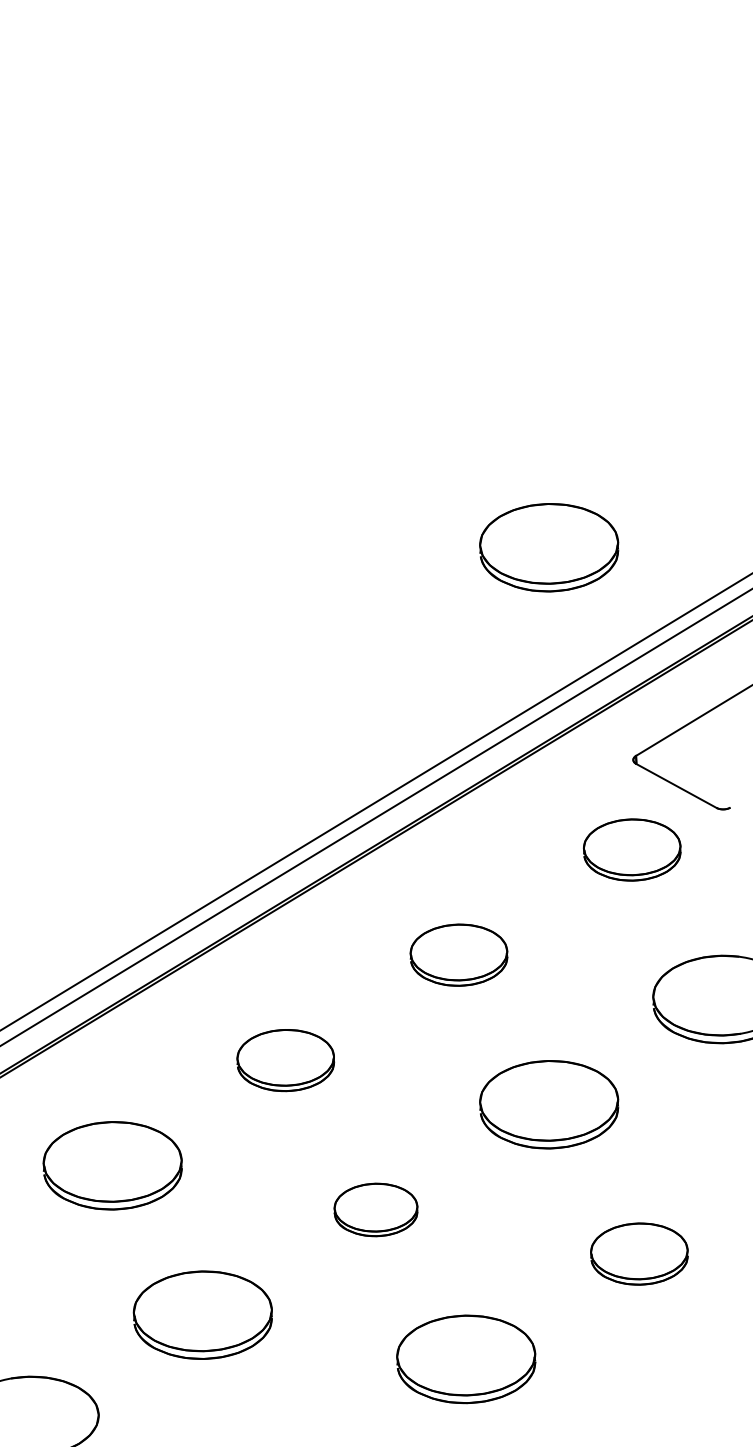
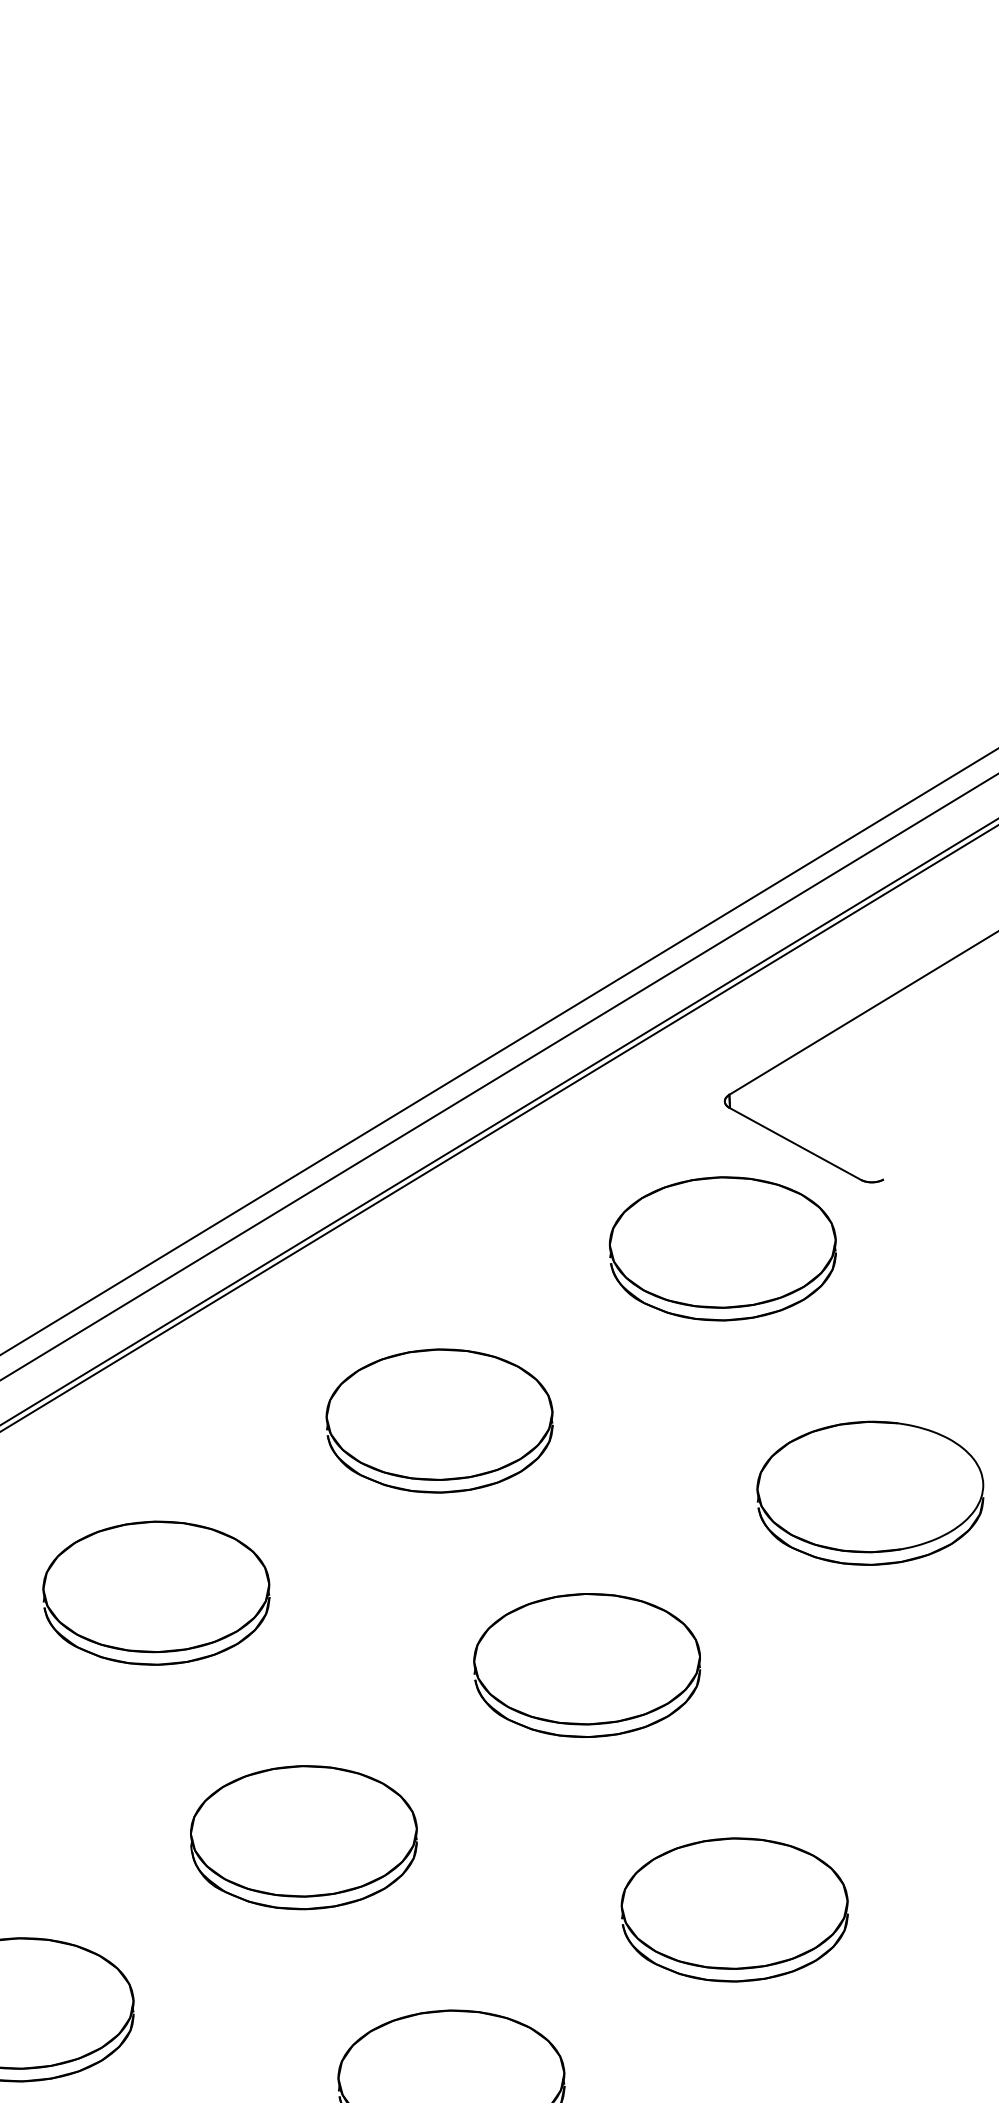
part: (549, 547) -> (587, 753), removed
part: (632, 849) -> (723, 1247), size x1.43
part: (458, 954) -> (438, 1419), size x1.43
part: (285, 1060) -> (155, 1593), size x1.43
part: (375, 1209) -> (303, 1836), size x1.67
part: (639, 1253) -> (734, 1908), size x1.43

